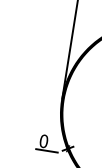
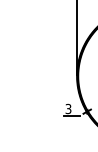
text: (43, 141) -> (68, 109), 0 -> 3

